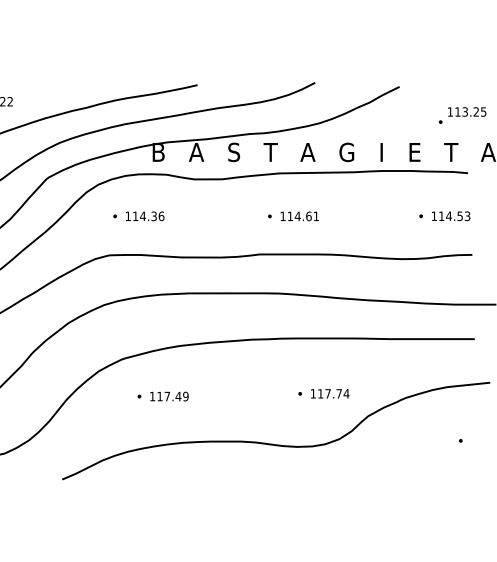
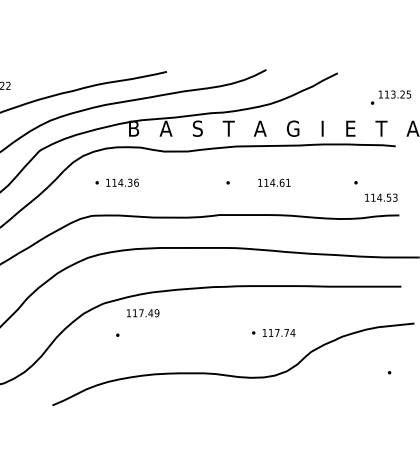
text: (299, 215) -> (274, 182), moved
text: (451, 215) -> (381, 197), moved
text: (169, 396) -> (143, 313), moved

